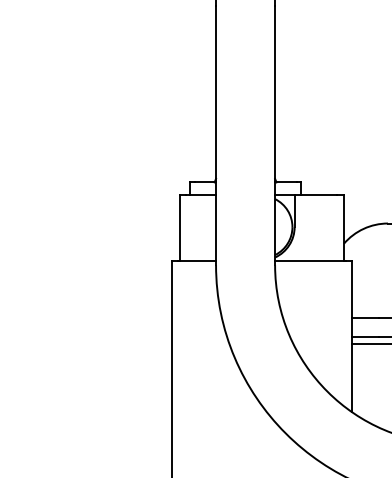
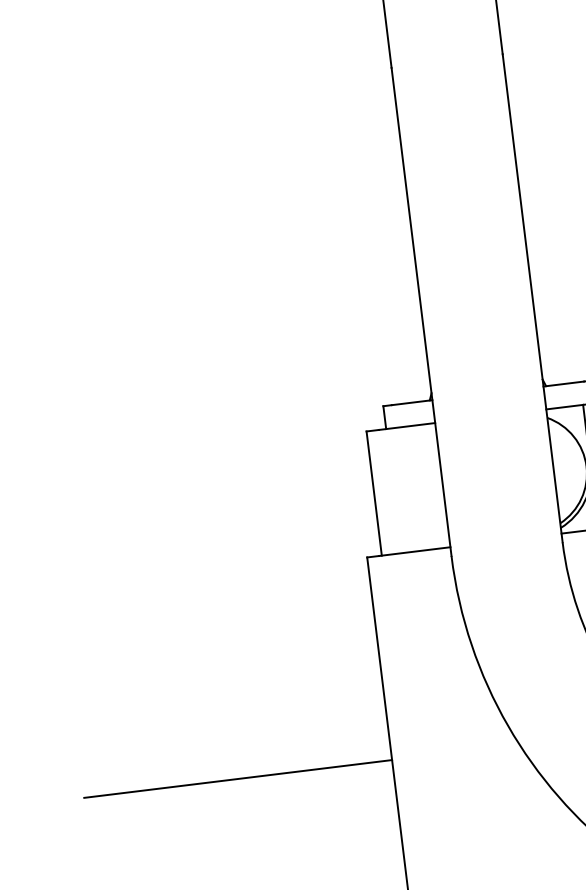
line: (89, 368) -> (237, 779), added

